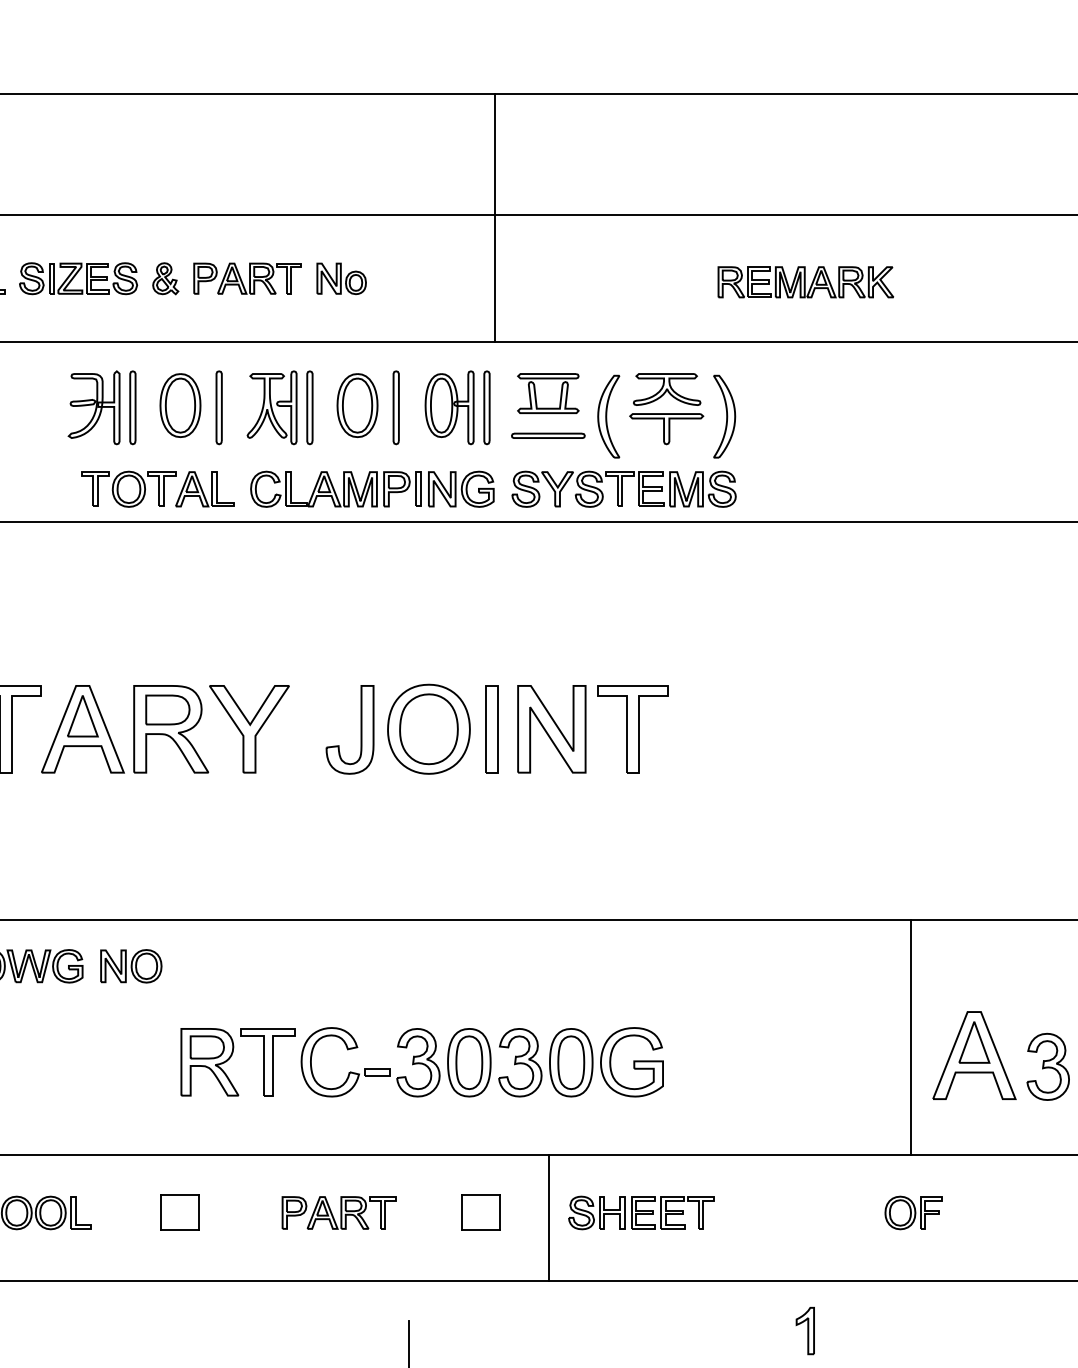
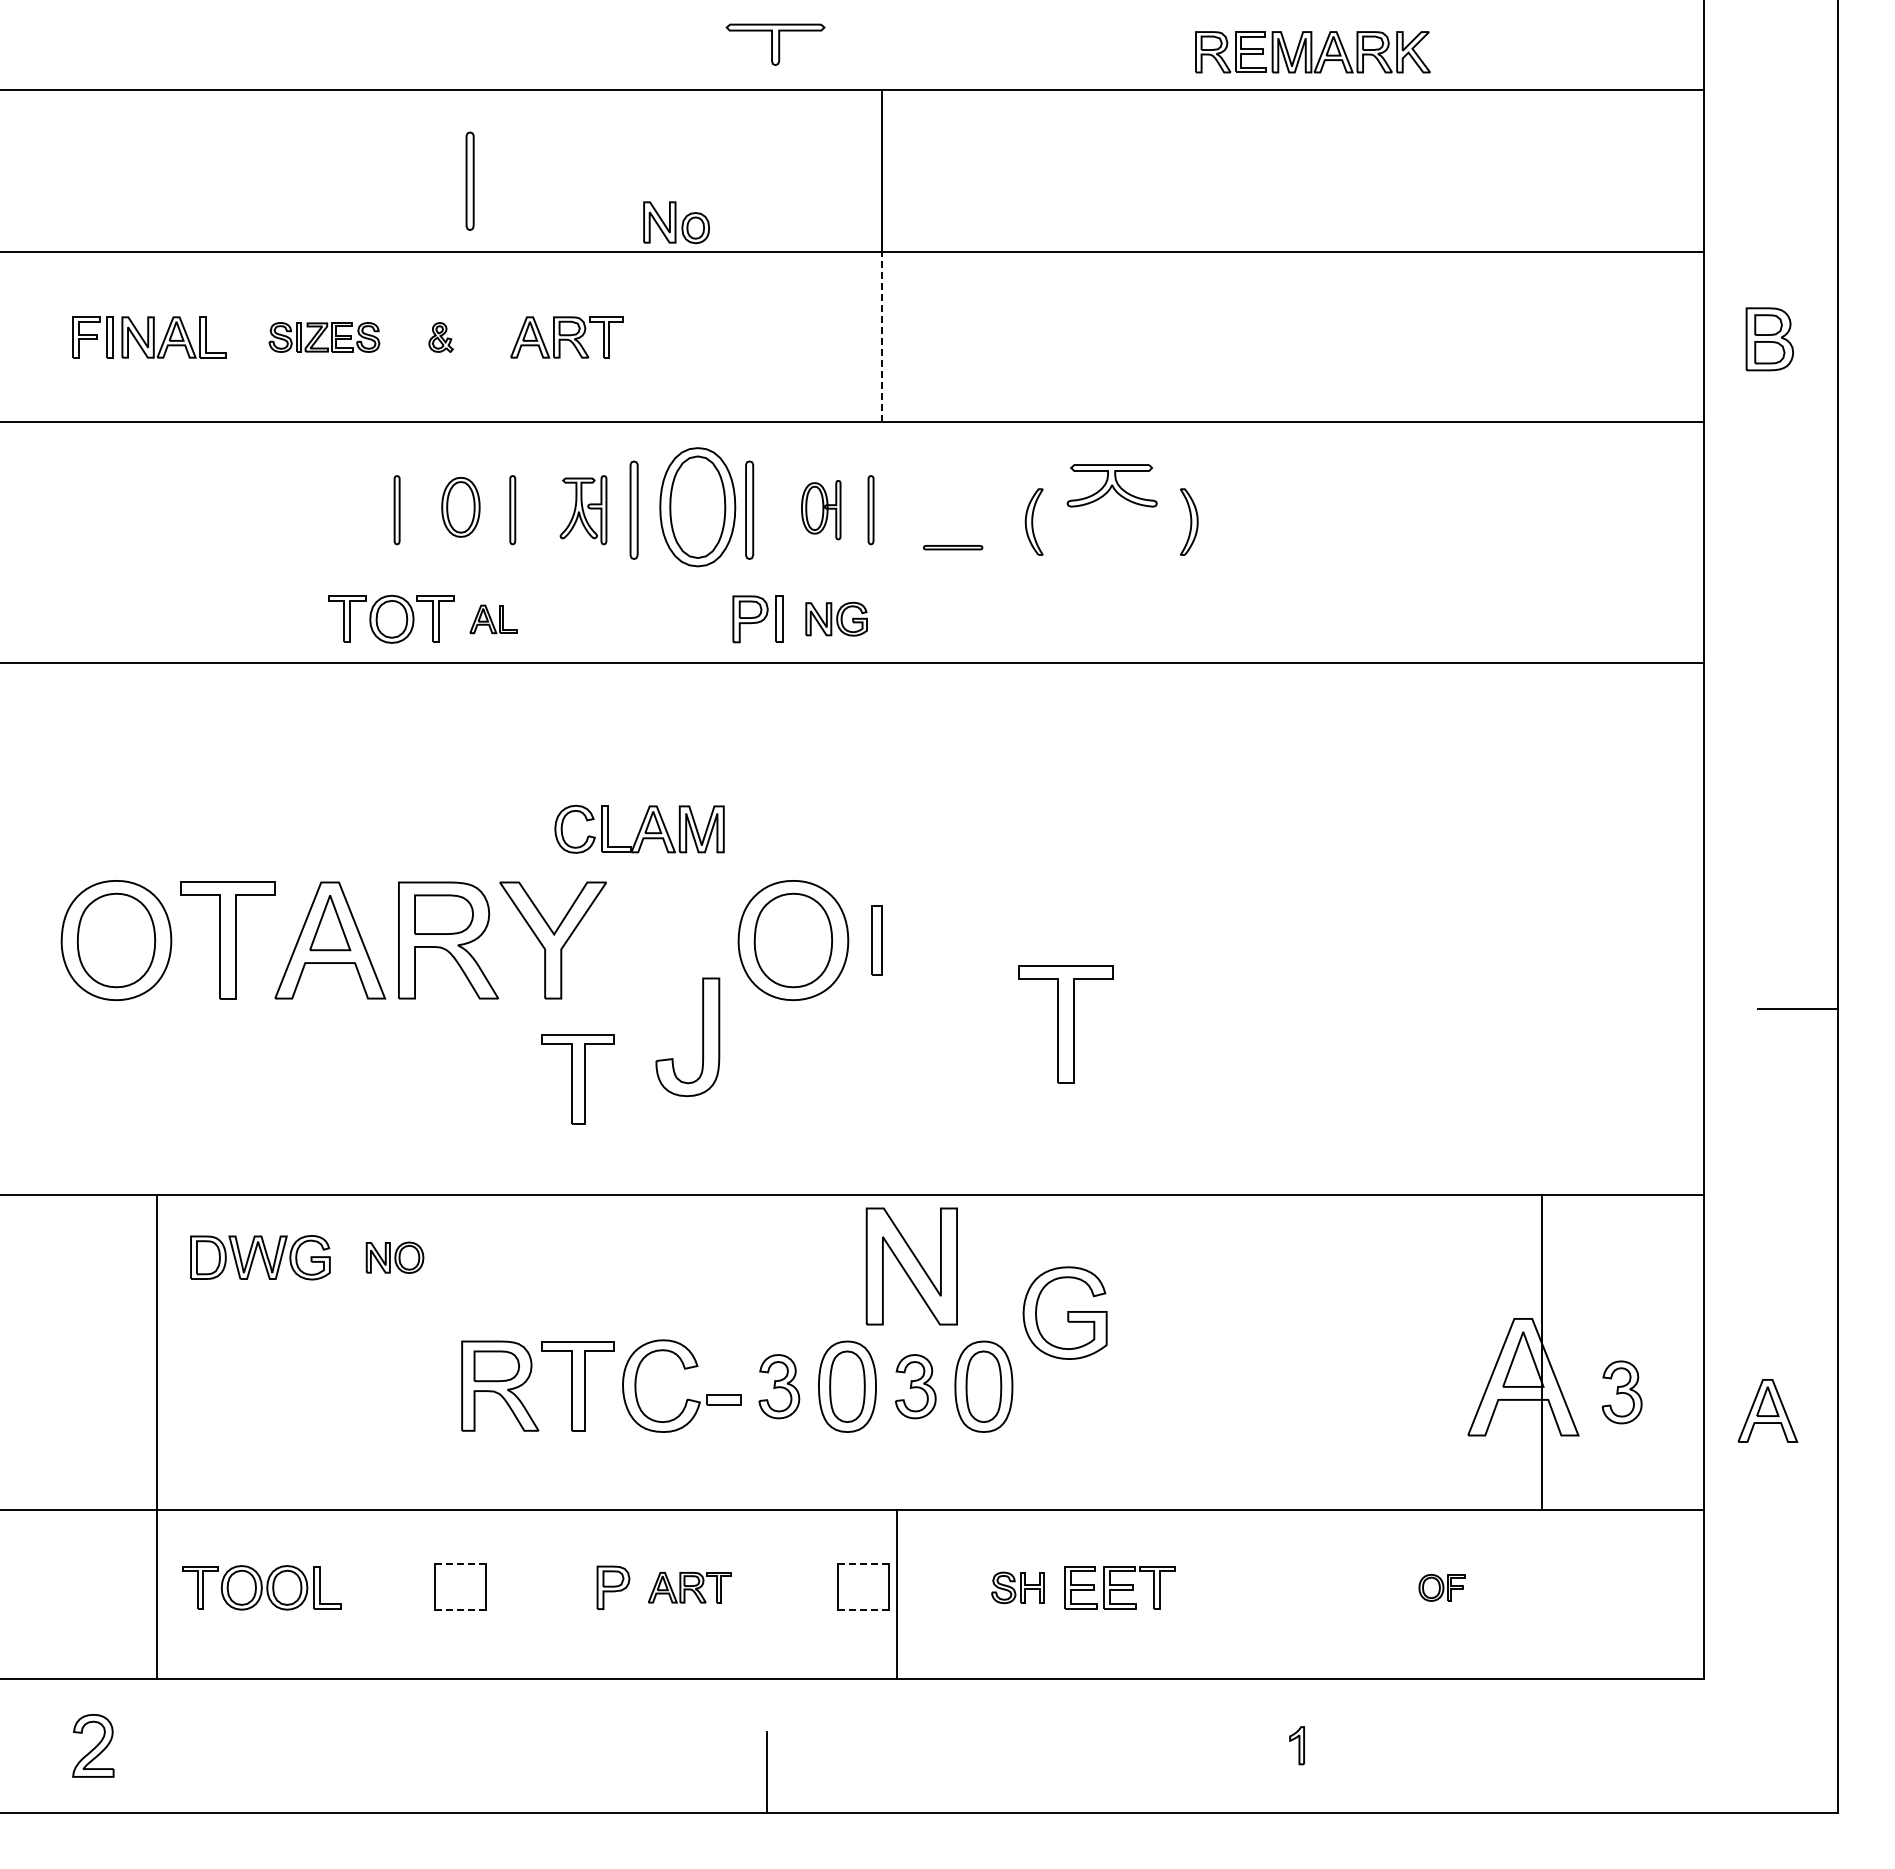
part: (186, 161) -> (469, 180), added
line: (495, 277) -> (882, 336), solid -> dashed
part: (78, 278) -> (324, 337), size x0.7
part: (165, 278) -> (440, 337), size x0.7
part: (205, 278) -> (494, 337), removed
part: (341, 278) -> (676, 222), moved
part: (805, 282) -> (1312, 52), moved
part: (535, 393) -> (936, 491), removed
part: (180, 405) -> (460, 507), size x0.7
part: (357, 405) -> (697, 507), size x1.4
part: (94, 407) -> (345, 509), removed
part: (132, 407) -> (396, 509), size x0.7
part: (219, 407) -> (512, 509), size x0.7
part: (272, 407) -> (583, 509), size x0.7
part: (449, 407) -> (821, 509), size x0.6
part: (486, 407) -> (870, 509), size x0.7
part: (609, 416) -> (1034, 521), size x0.6
part: (724, 416) -> (1189, 521), size x0.6
part: (666, 428) -> (775, 44), moved
part: (547, 435) -> (952, 547), size x0.6
part: (313, 488) -> (639, 828), moved
part: (461, 488) -> (836, 618), size x0.7
part: (624, 488) -> (1054, 618), removed
part: (204, 489) -> (493, 619), size x0.6
part: (491, 729) -> (876, 940), size x0.6
part: (551, 729) -> (911, 1266), moved
part: (632, 729) -> (1065, 1024), moved
part: (361, 730) -> (702, 1037), moved
part: (267, 833) -> (577, 1079), added
part: (130, 966) -> (394, 1257), size x0.7
line: (910, 1037) -> (1542, 1352), moved
part: (631, 1061) -> (1064, 1312), moved
part: (418, 1062) -> (779, 1386), size x0.7
part: (520, 1062) -> (915, 1386), size x0.7
part: (1047, 1067) -> (1621, 1392), size x0.7
line: (180, 1194) -> (460, 1563), solid -> dashed
line: (482, 1194) -> (864, 1563), solid -> dashed
part: (351, 1212) -> (689, 1587), size x0.7
part: (596, 1212) -> (1017, 1587), size x0.7
part: (913, 1212) -> (1441, 1587), size x0.6
line: (549, 1217) -> (896, 1593), moved
line: (180, 1229) -> (460, 1610), solid -> dashed
line: (482, 1229) -> (864, 1610), solid -> dashed
part: (804, 1330) -> (1296, 1745), size x0.6

